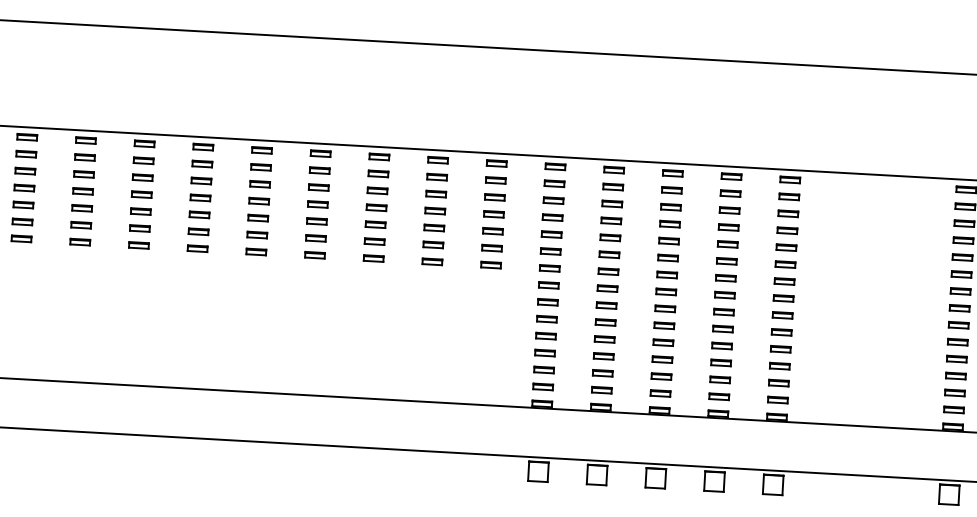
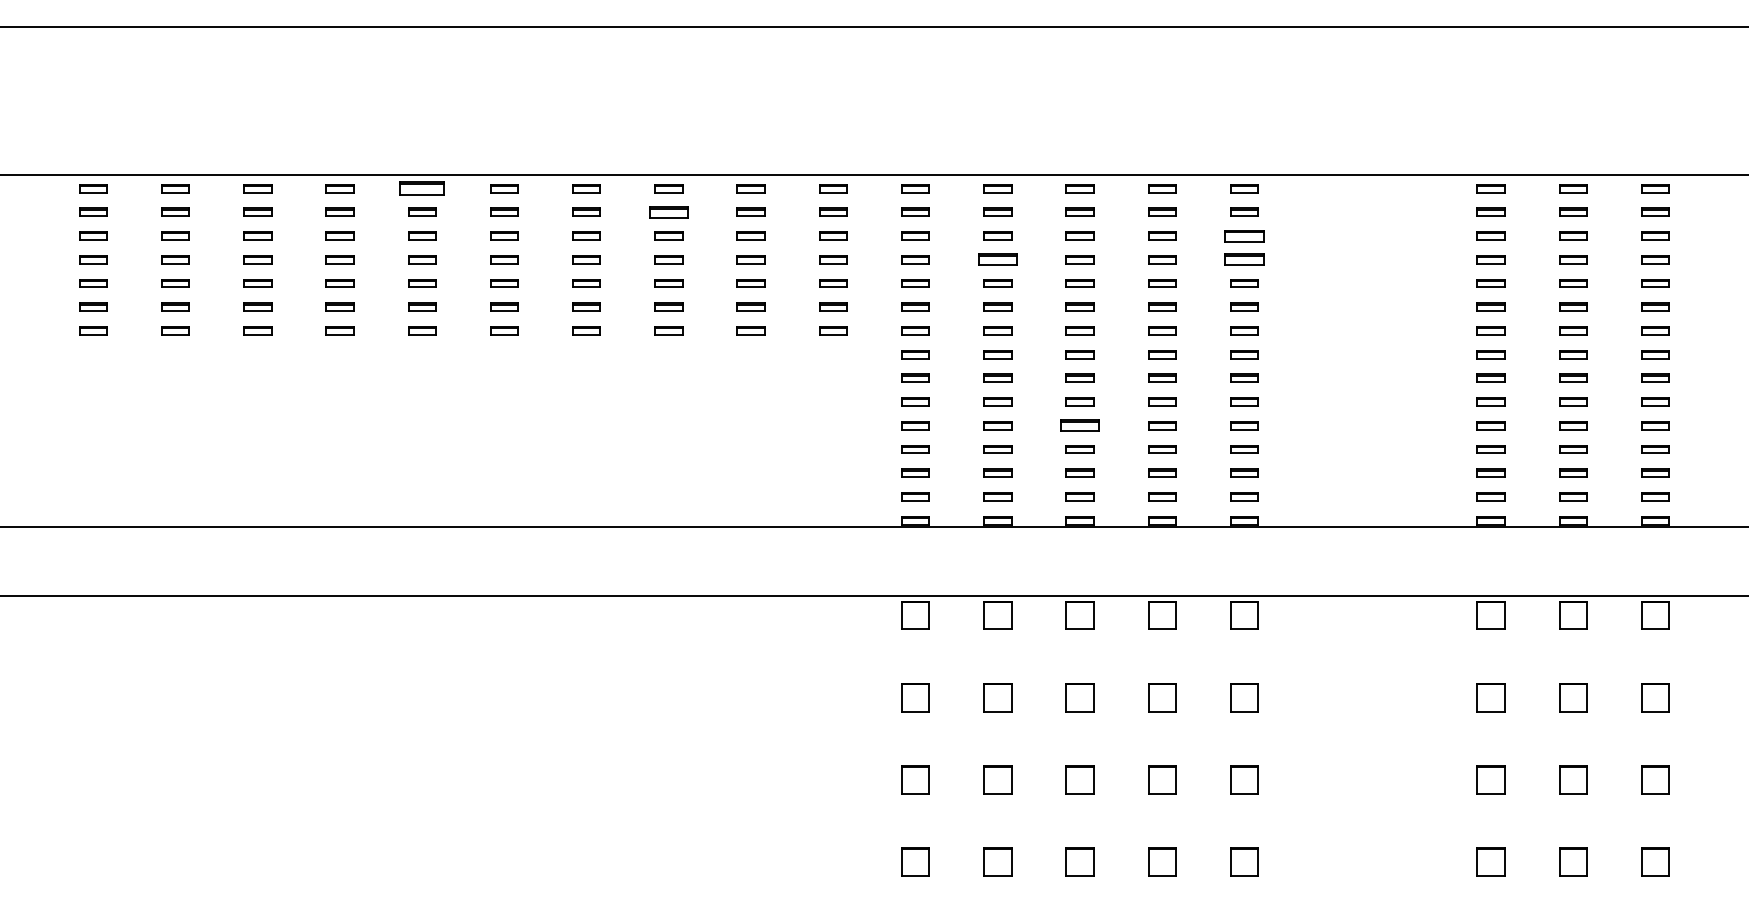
part: (203, 147) -> (422, 188), size x1.6
part: (378, 173) -> (668, 211), size x1.4
part: (788, 213) -> (1244, 235), size x1.4
part: (611, 220) -> (997, 259), size x1.4
part: (787, 230) -> (1244, 259), size x1.4
part: (663, 342) -> (1079, 425), size x1.4

